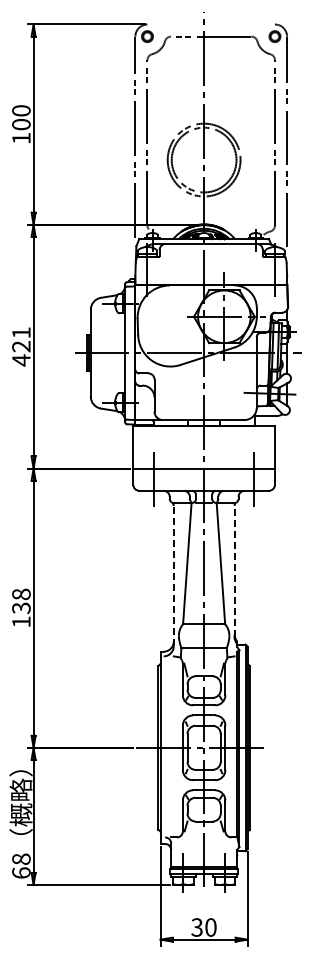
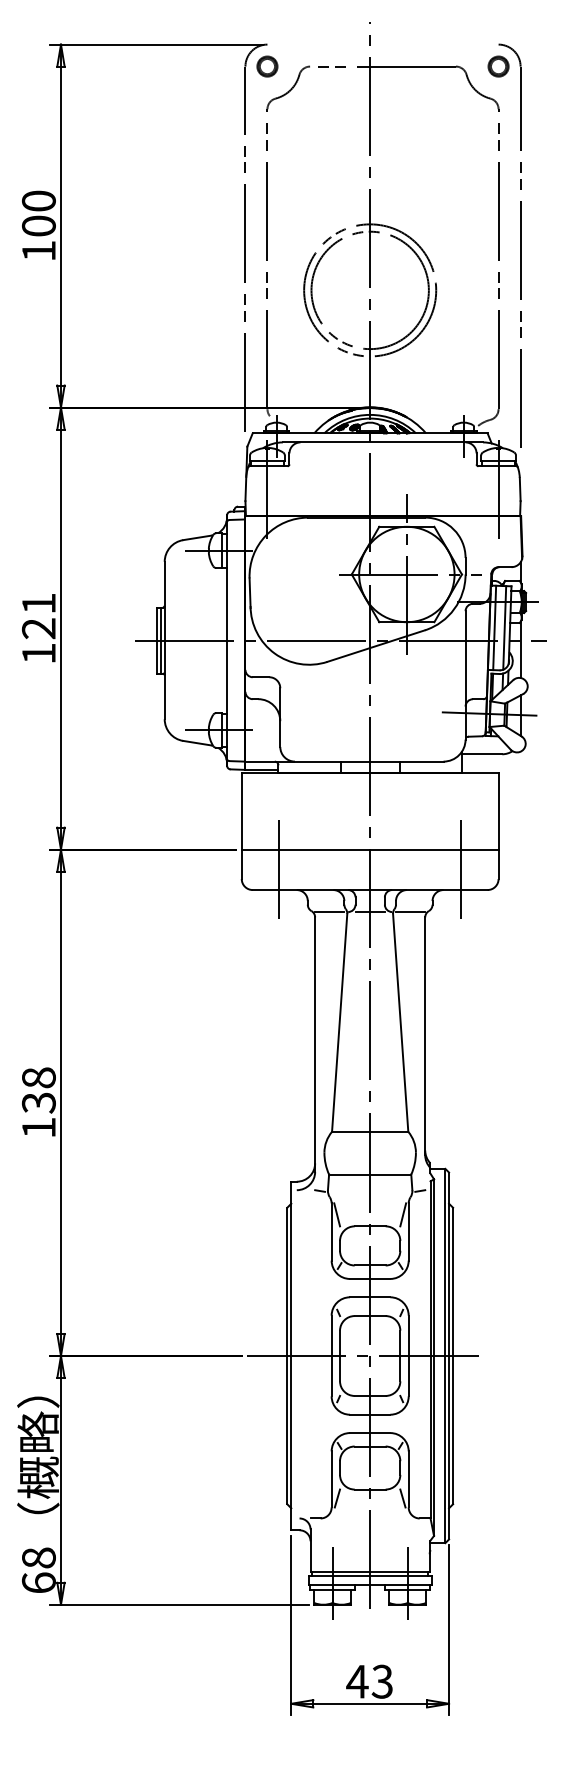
text: (21, 360) -> (39, 653), 421 -> 121
line: (234, 571) -> (425, 1036), dashed -> solid
line: (173, 575) -> (314, 1043), dashed -> solid
text: (203, 927) -> (369, 1681), 30 -> 43

